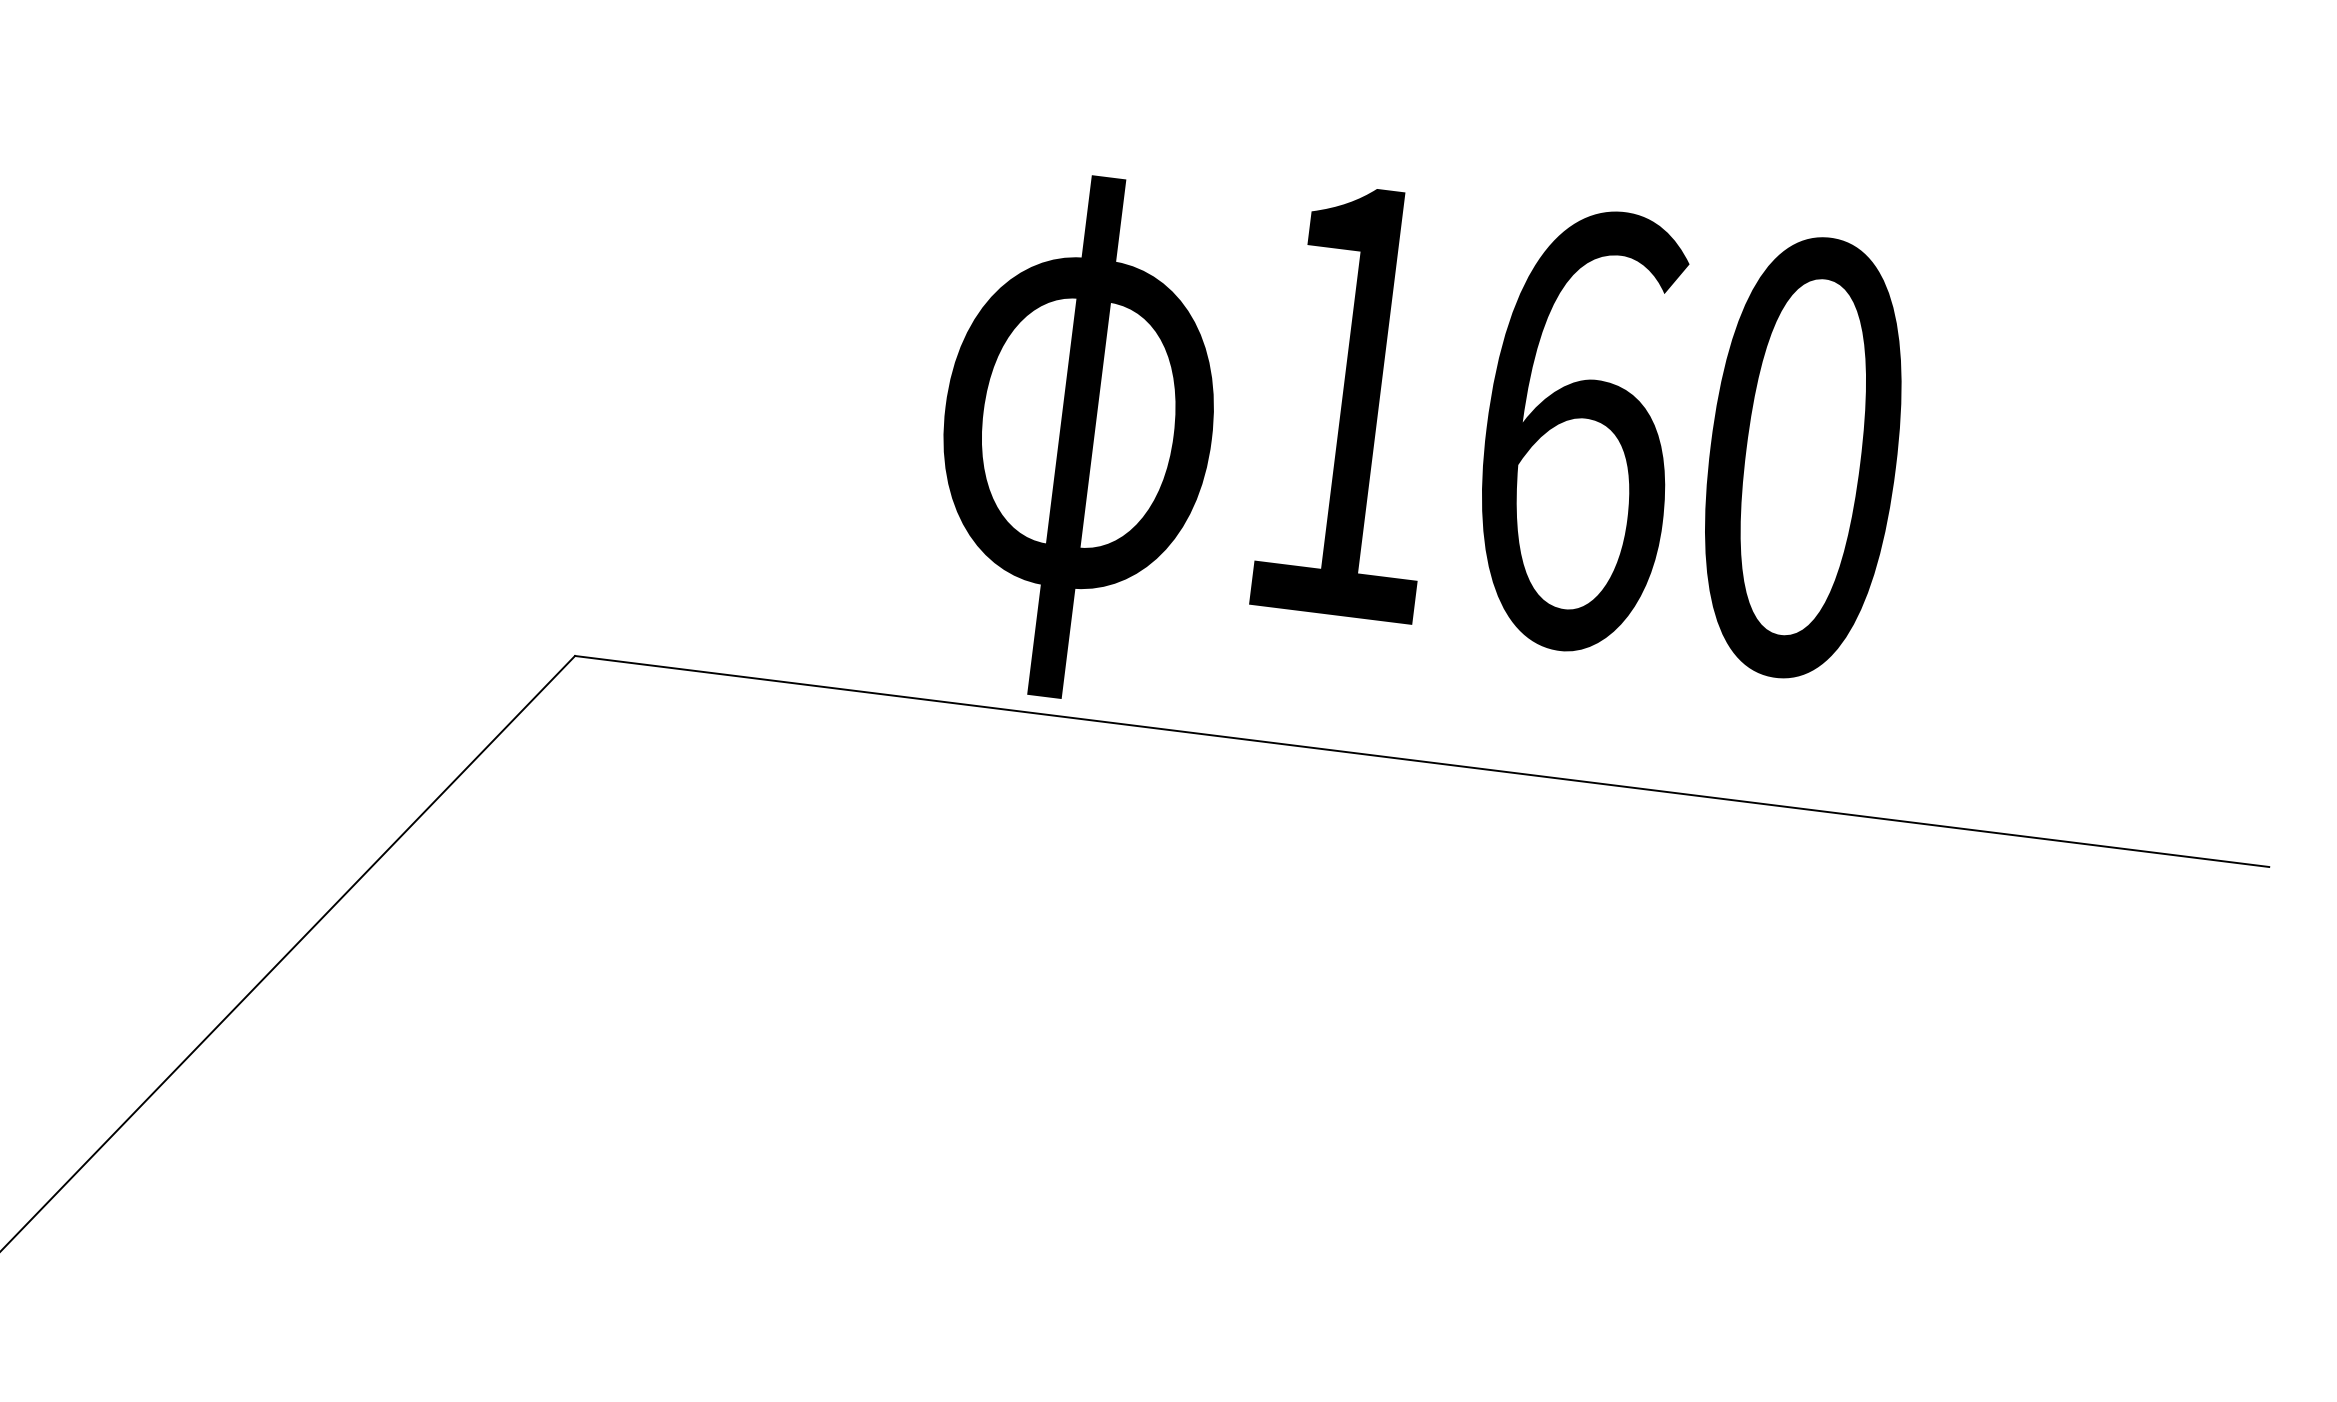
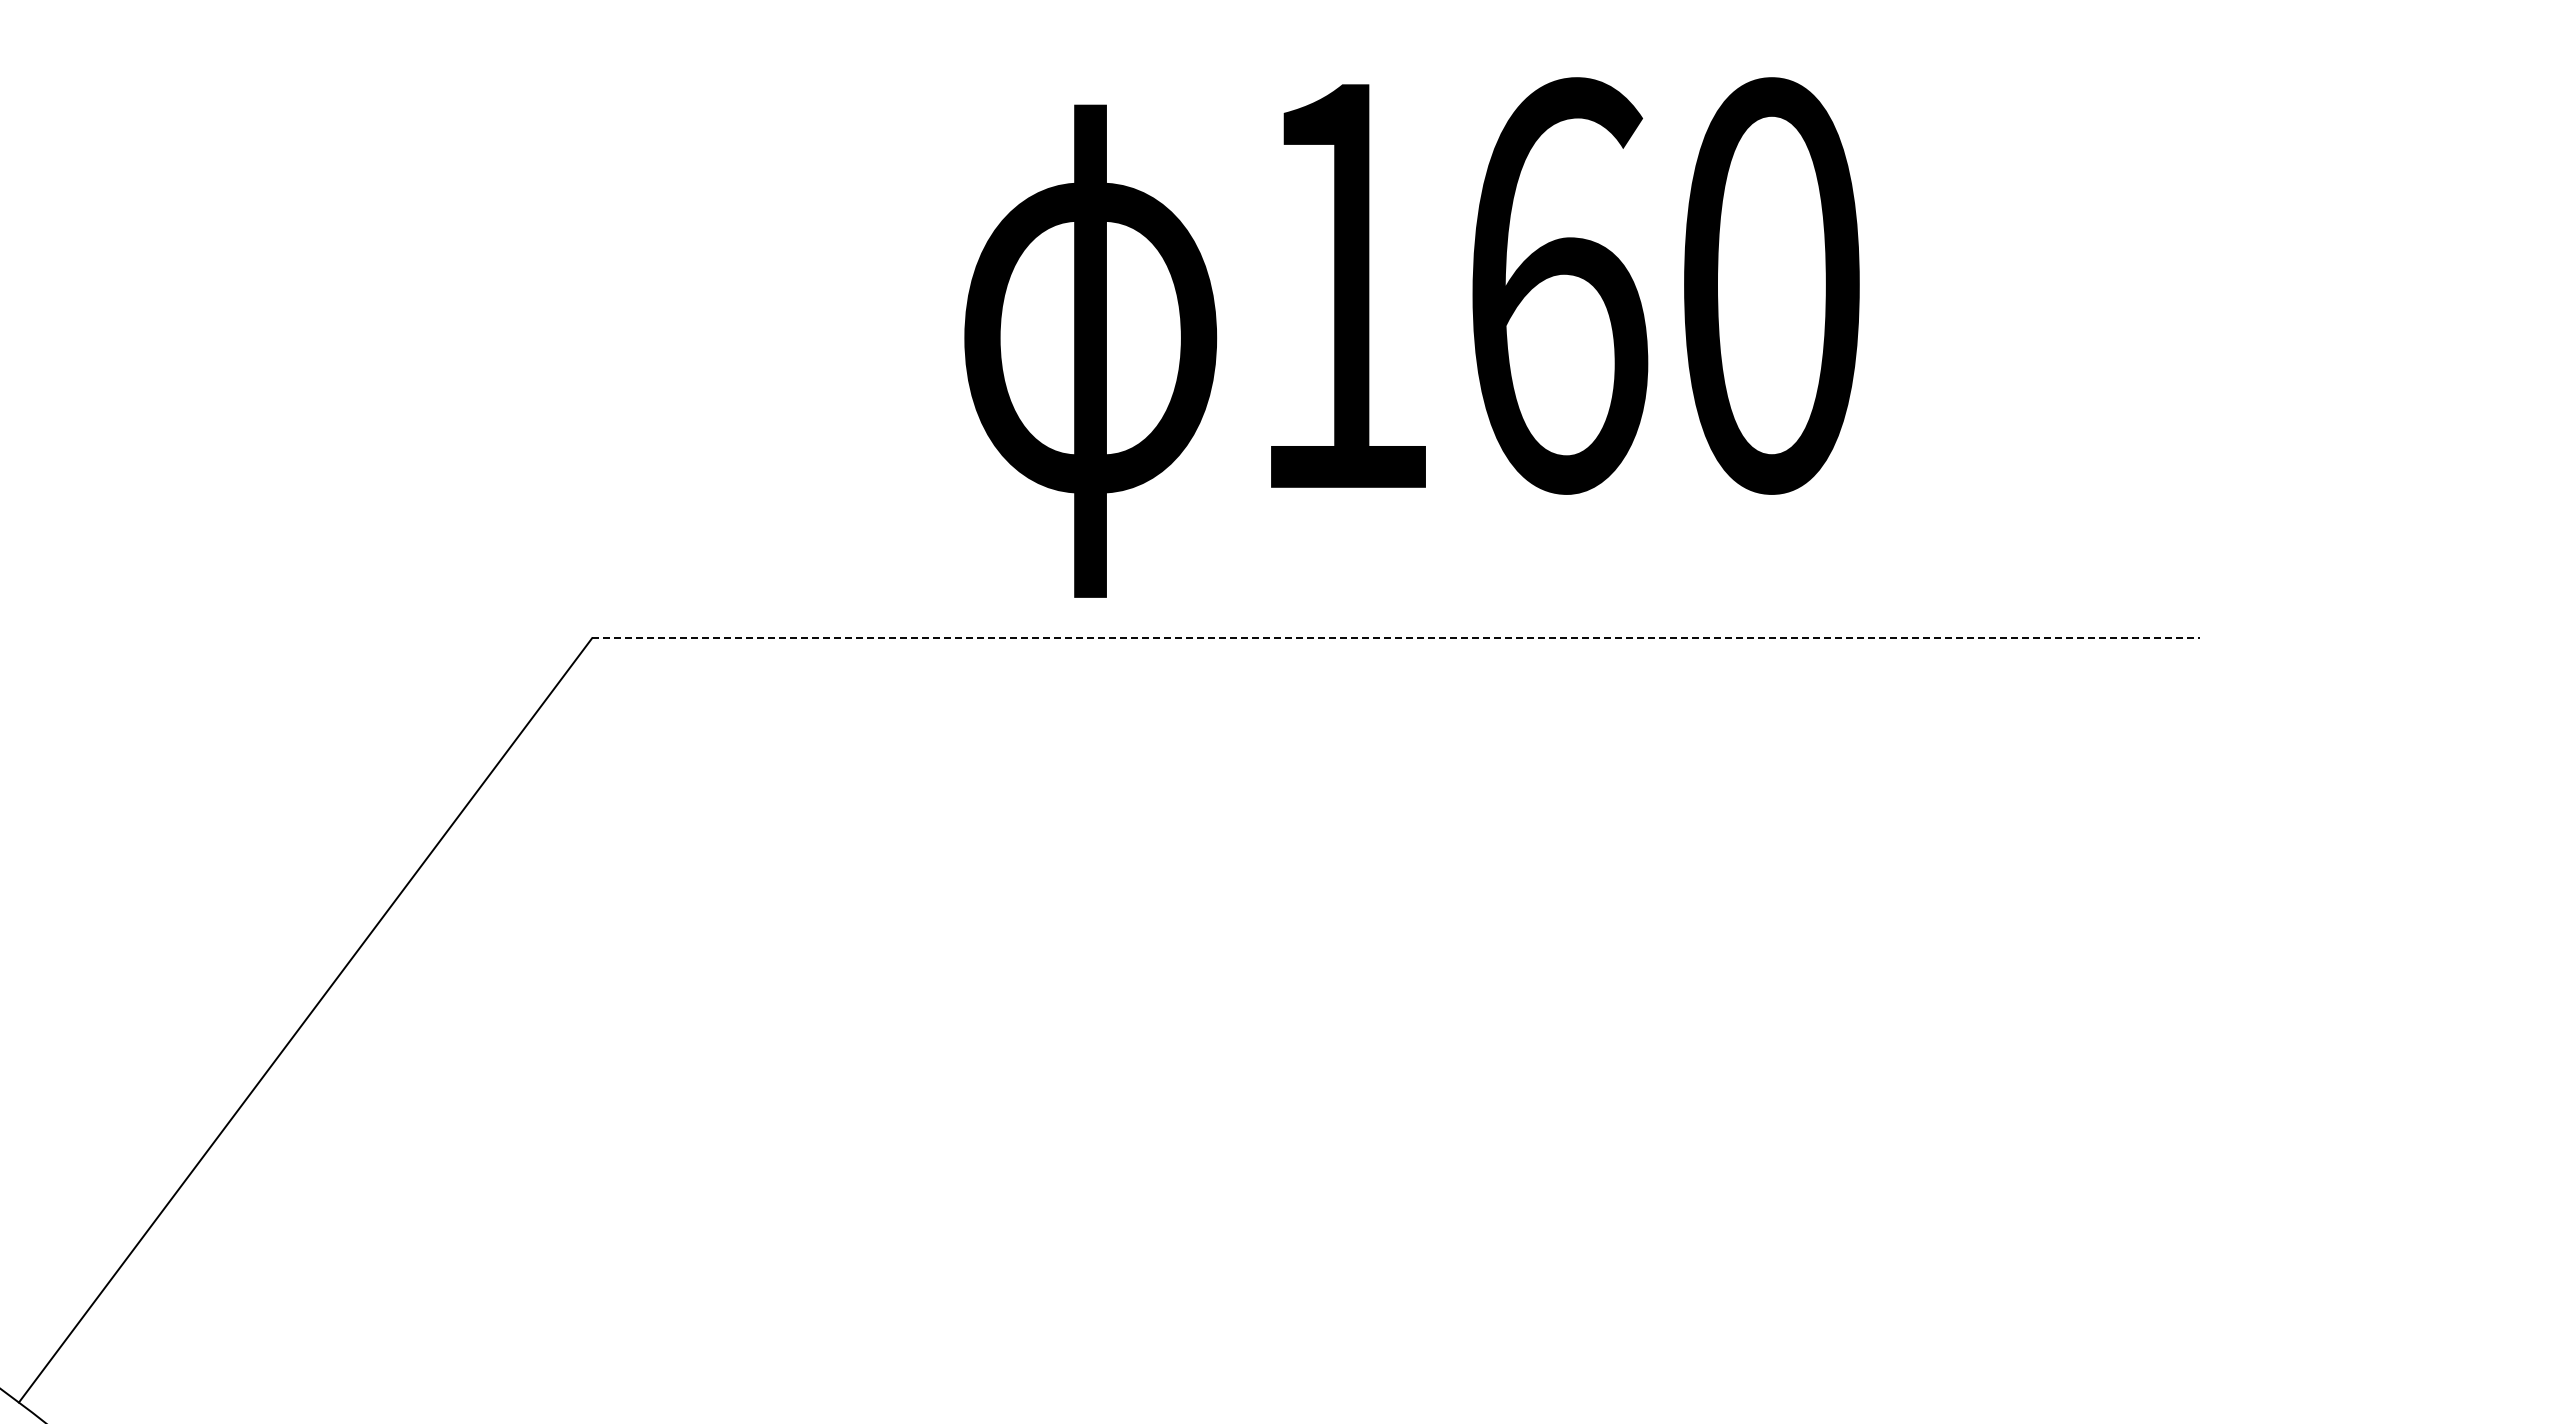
text: (1416, 464) -> (1411, 337), moved
line: (1422, 761) -> (1396, 638), solid -> dashed

